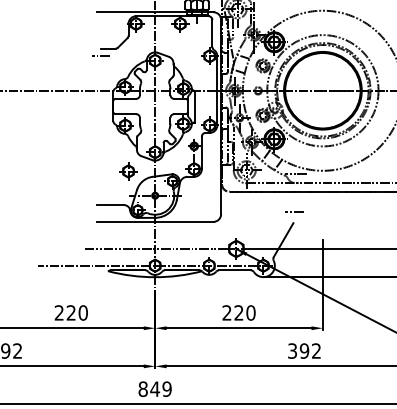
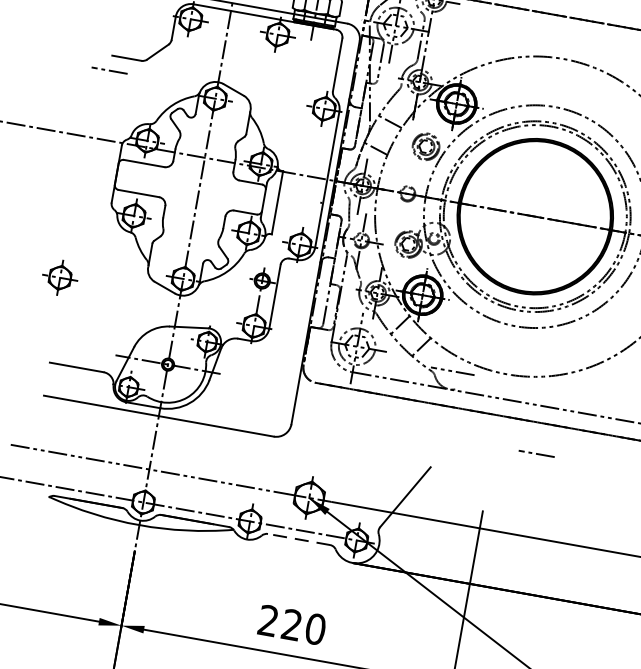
part: (128, 171) -> (60, 277), moved
line: (294, 211) -> (537, 452), moved
line: (235, 270) -> (300, 540), solid -> dashed

